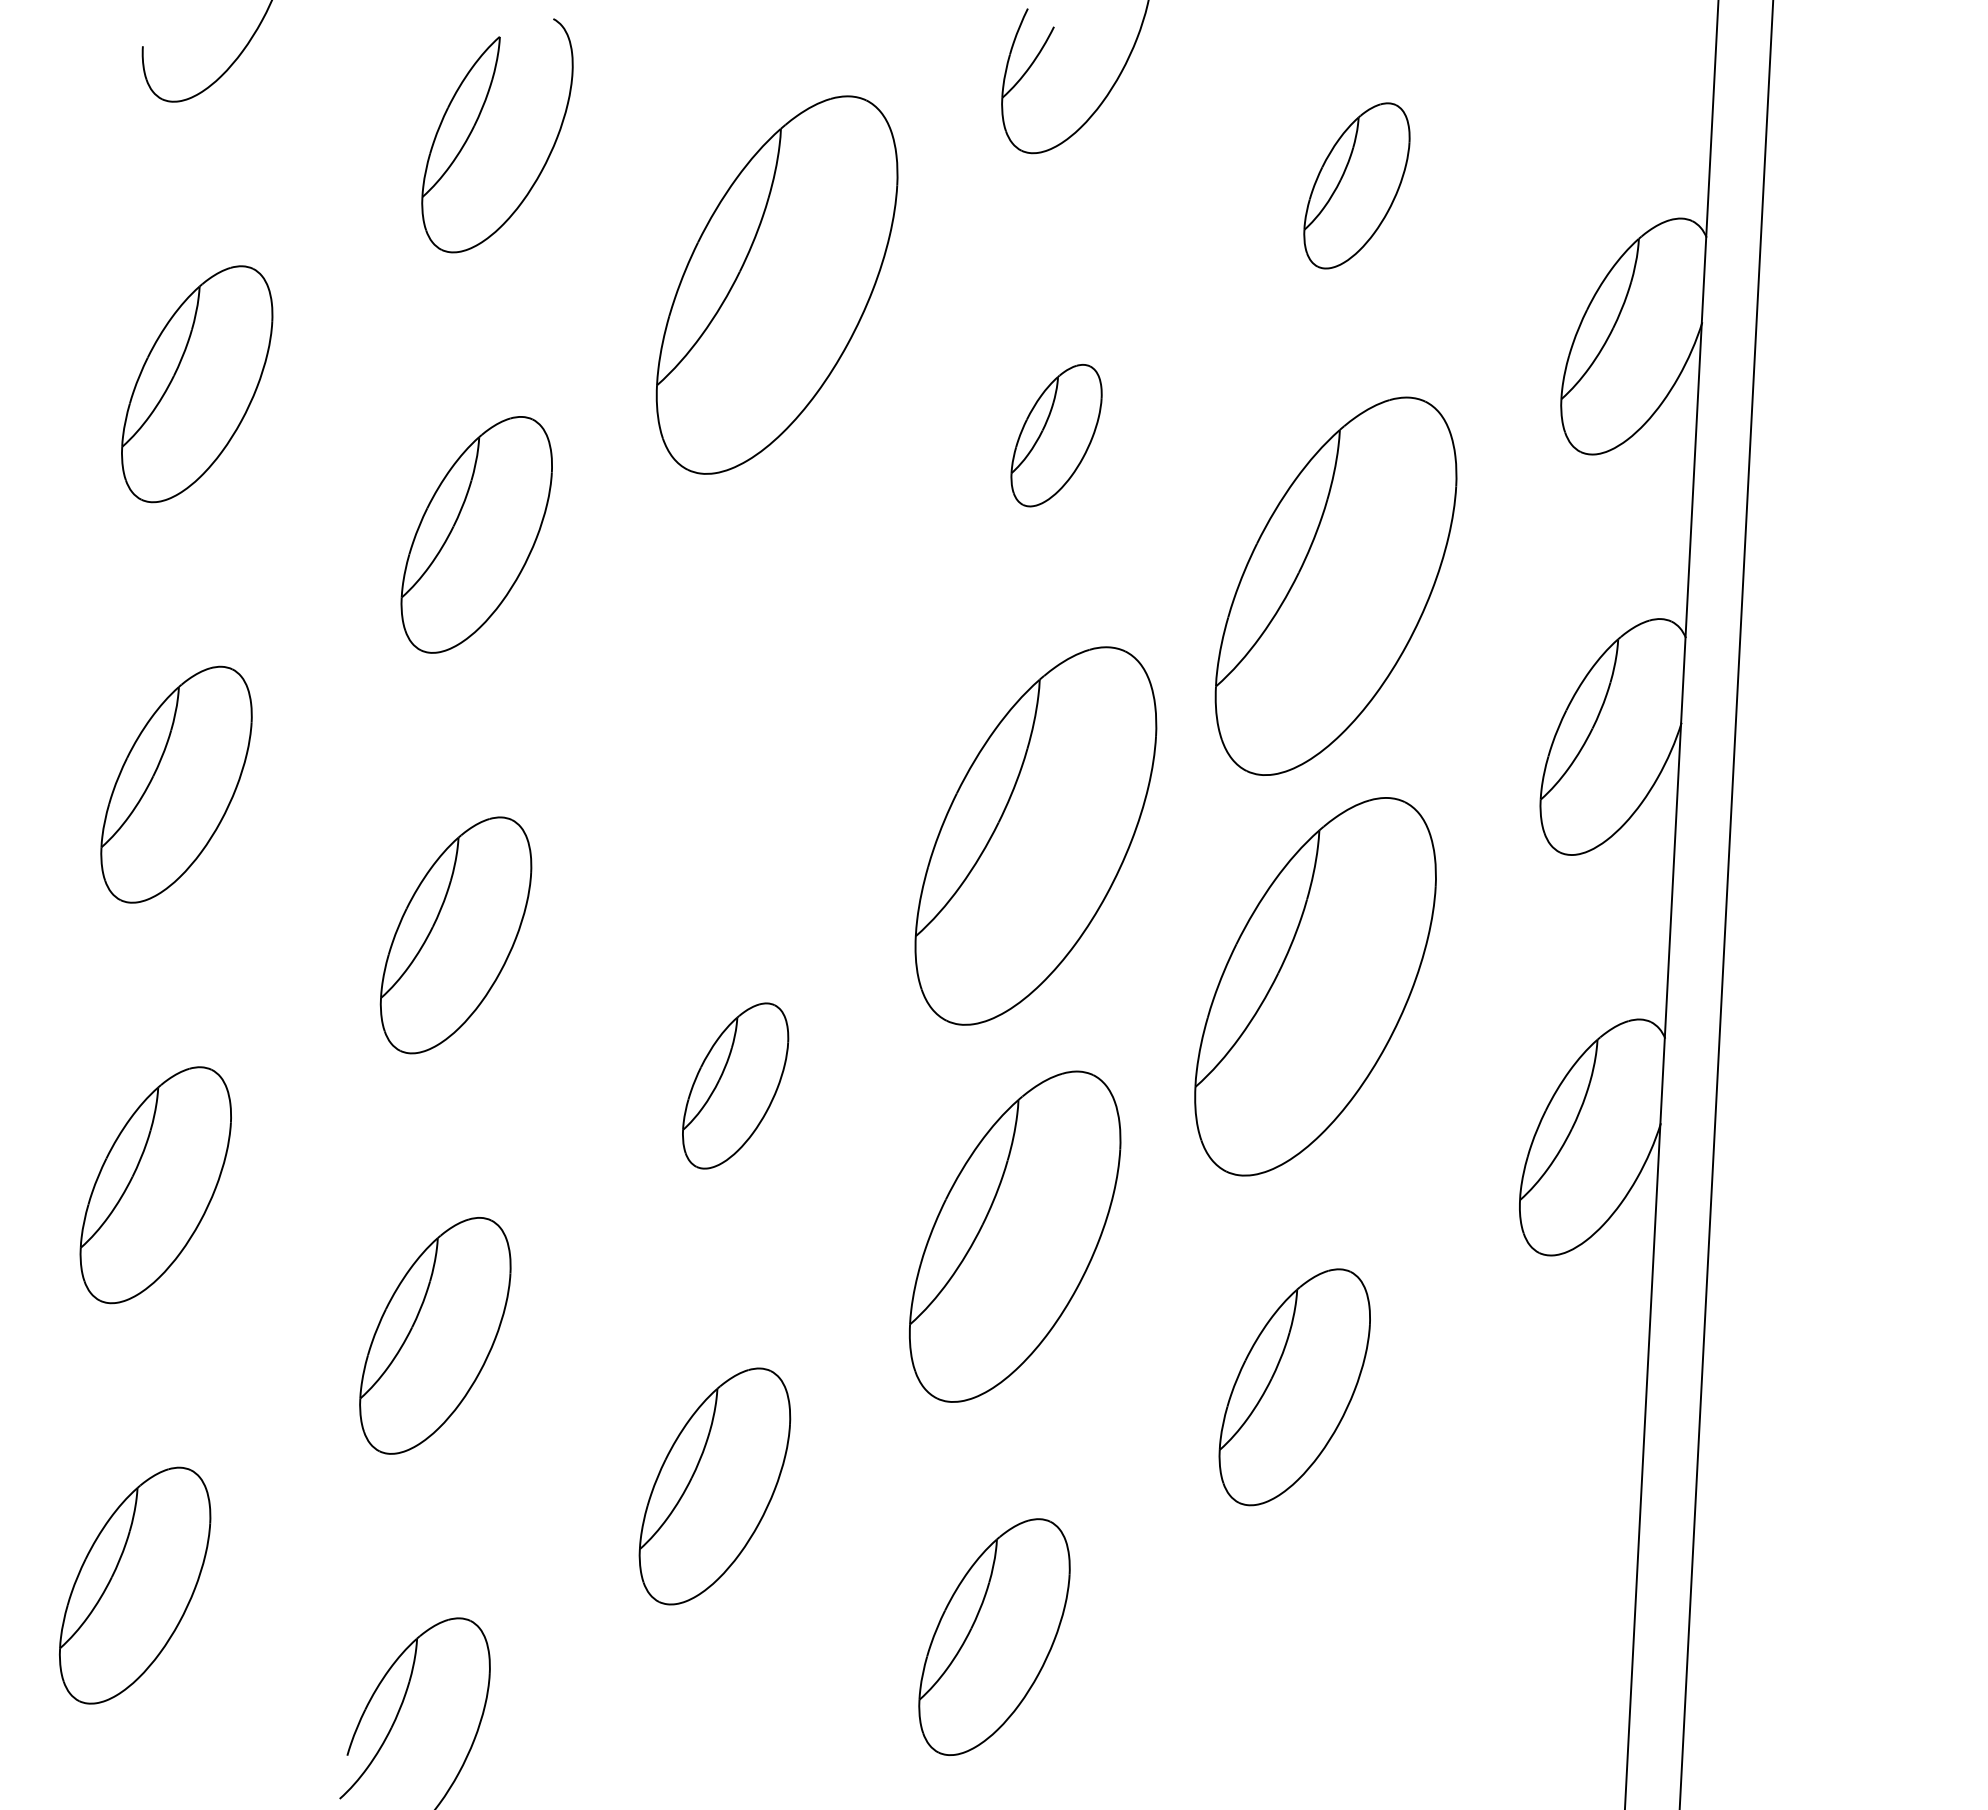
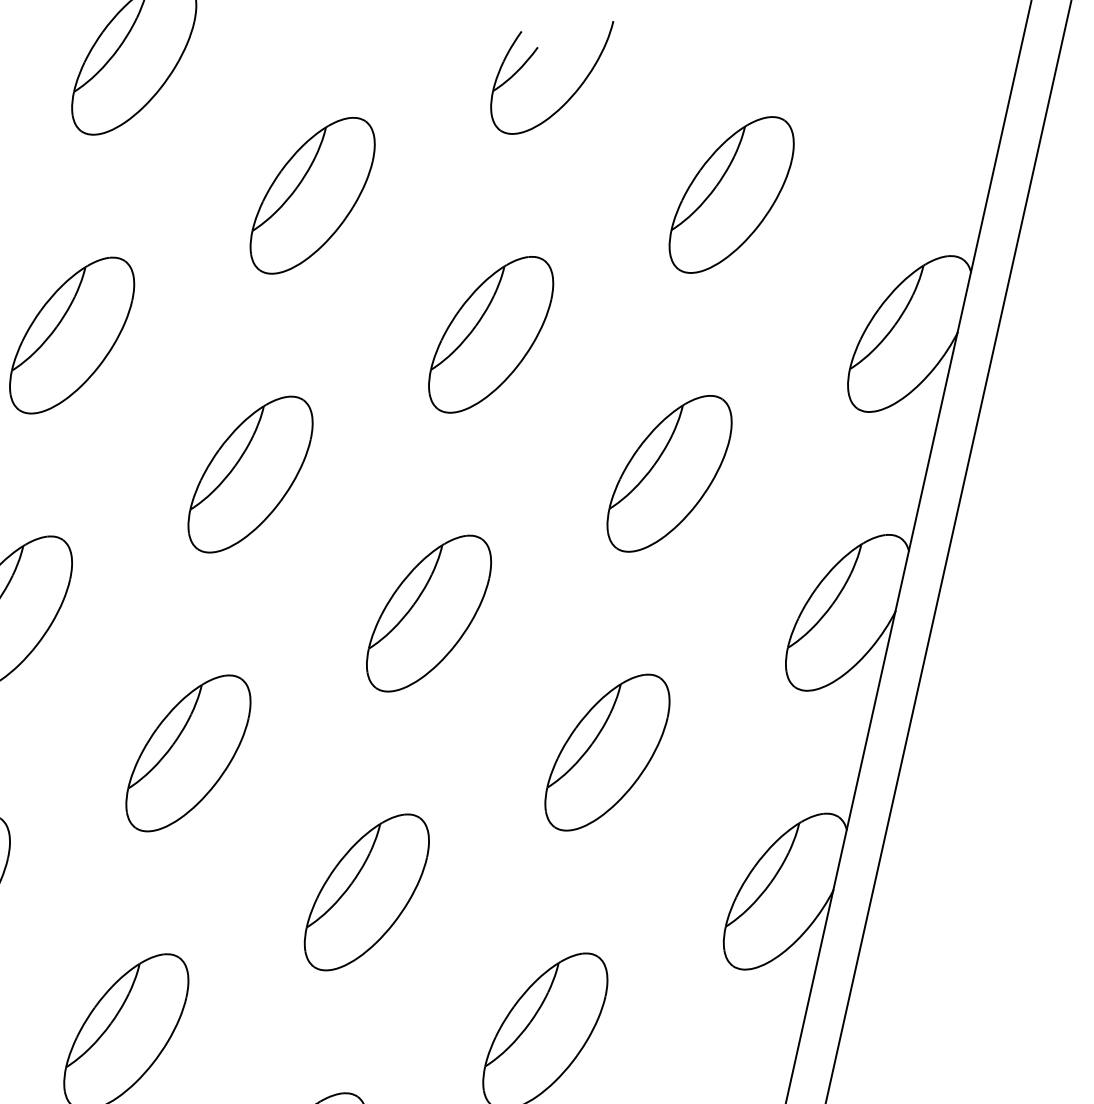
part: (1356, 185) -> (731, 194), size x1.43
part: (776, 284) -> (312, 195), size x0.62
part: (1056, 435) -> (491, 334), size x1.67
part: (1336, 586) -> (669, 473), size x0.62
part: (756, 685) -> (250, 474), added
part: (1035, 836) -> (428, 613), size x0.62
part: (1315, 986) -> (607, 752), size x0.62
part: (735, 1085) -> (188, 753), size x1.43
part: (1015, 1236) -> (367, 892), size x0.71

